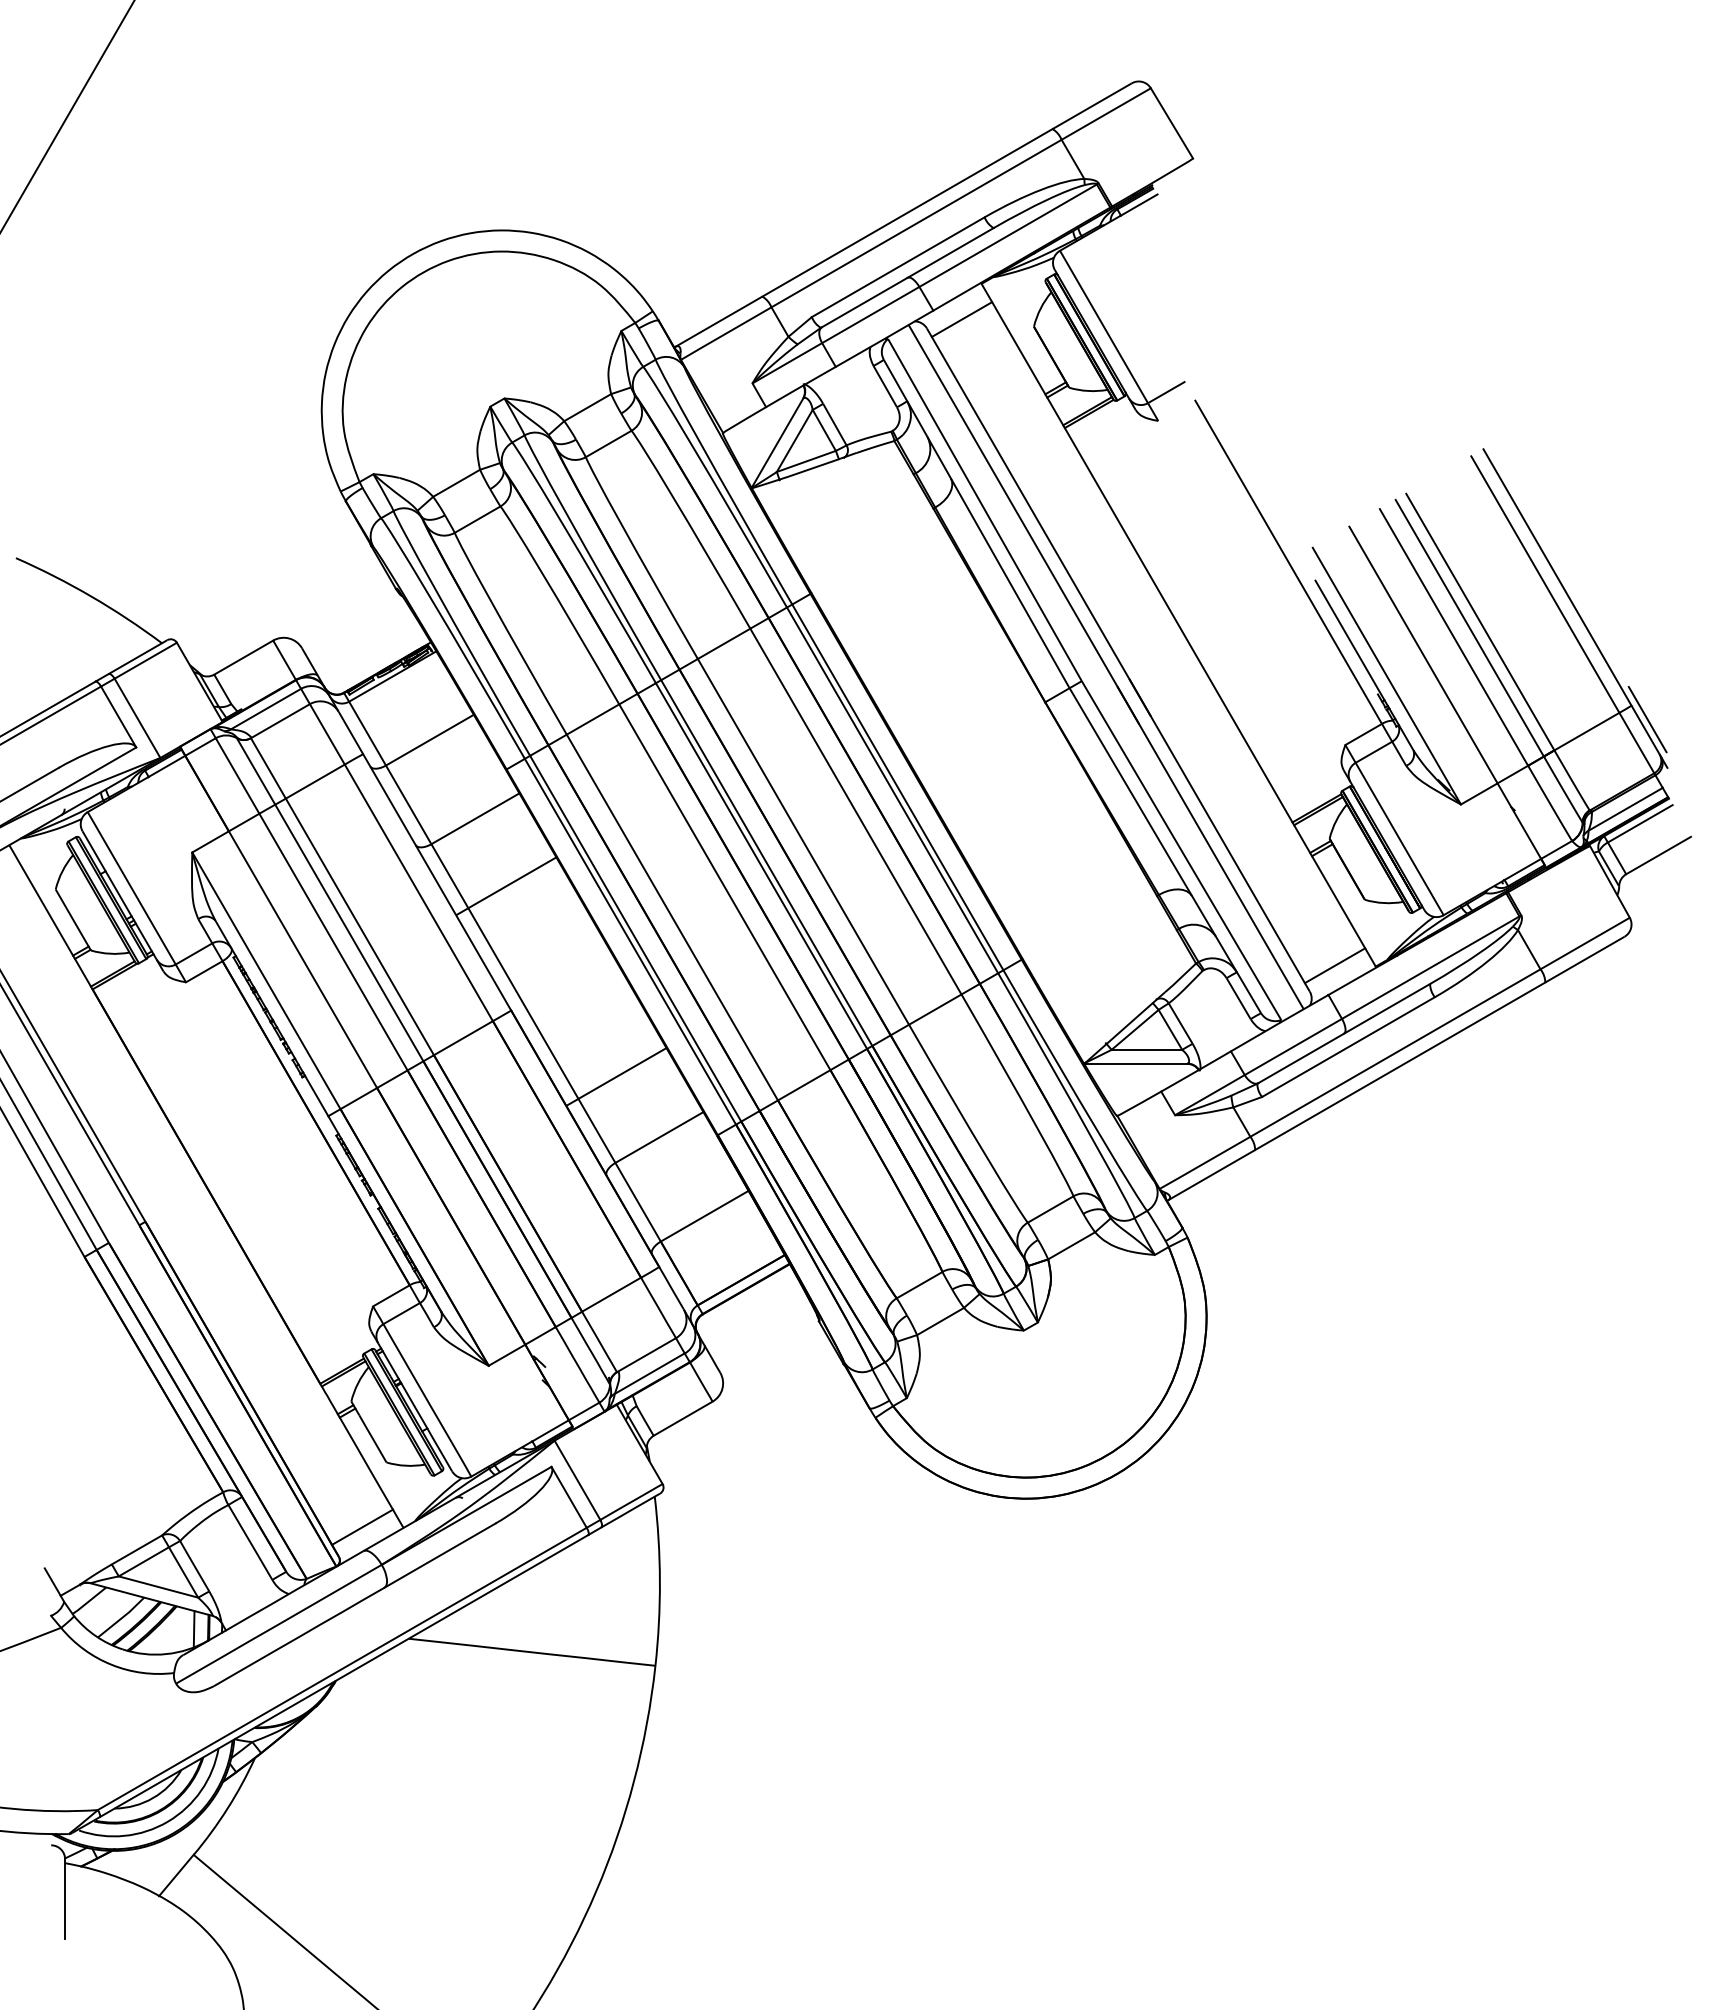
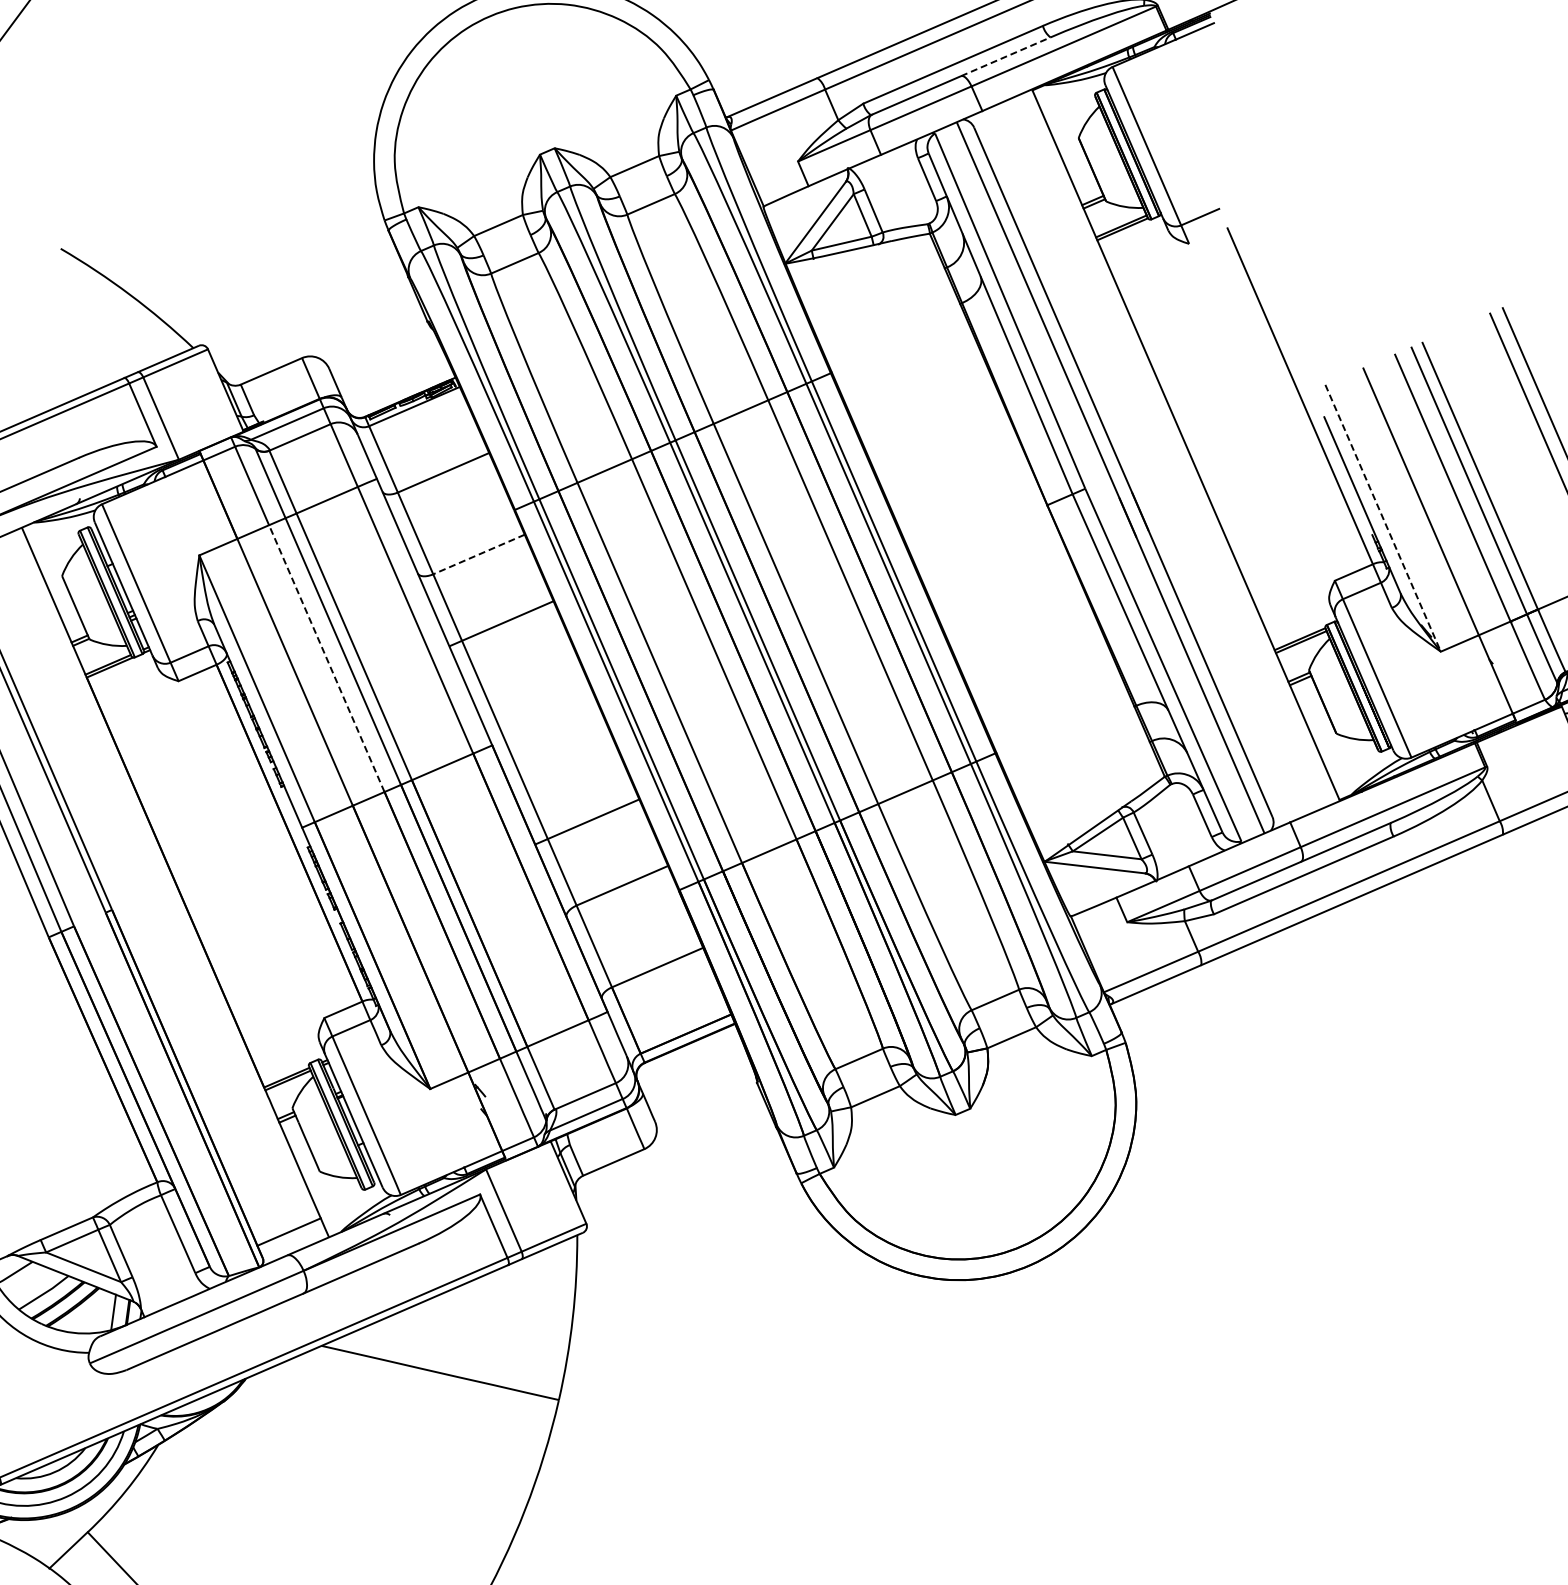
line: (950, 252) -> (1005, 56), solid -> dashed
line: (961, 319) -> (1008, 122), removed
line: (1387, 676) -> (1383, 518), solid -> dashed
line: (475, 818) -> (479, 554), solid -> dashed
line: (333, 941) -> (326, 658), solid -> dashed
line: (1334, 965) -> (1299, 794), removed

